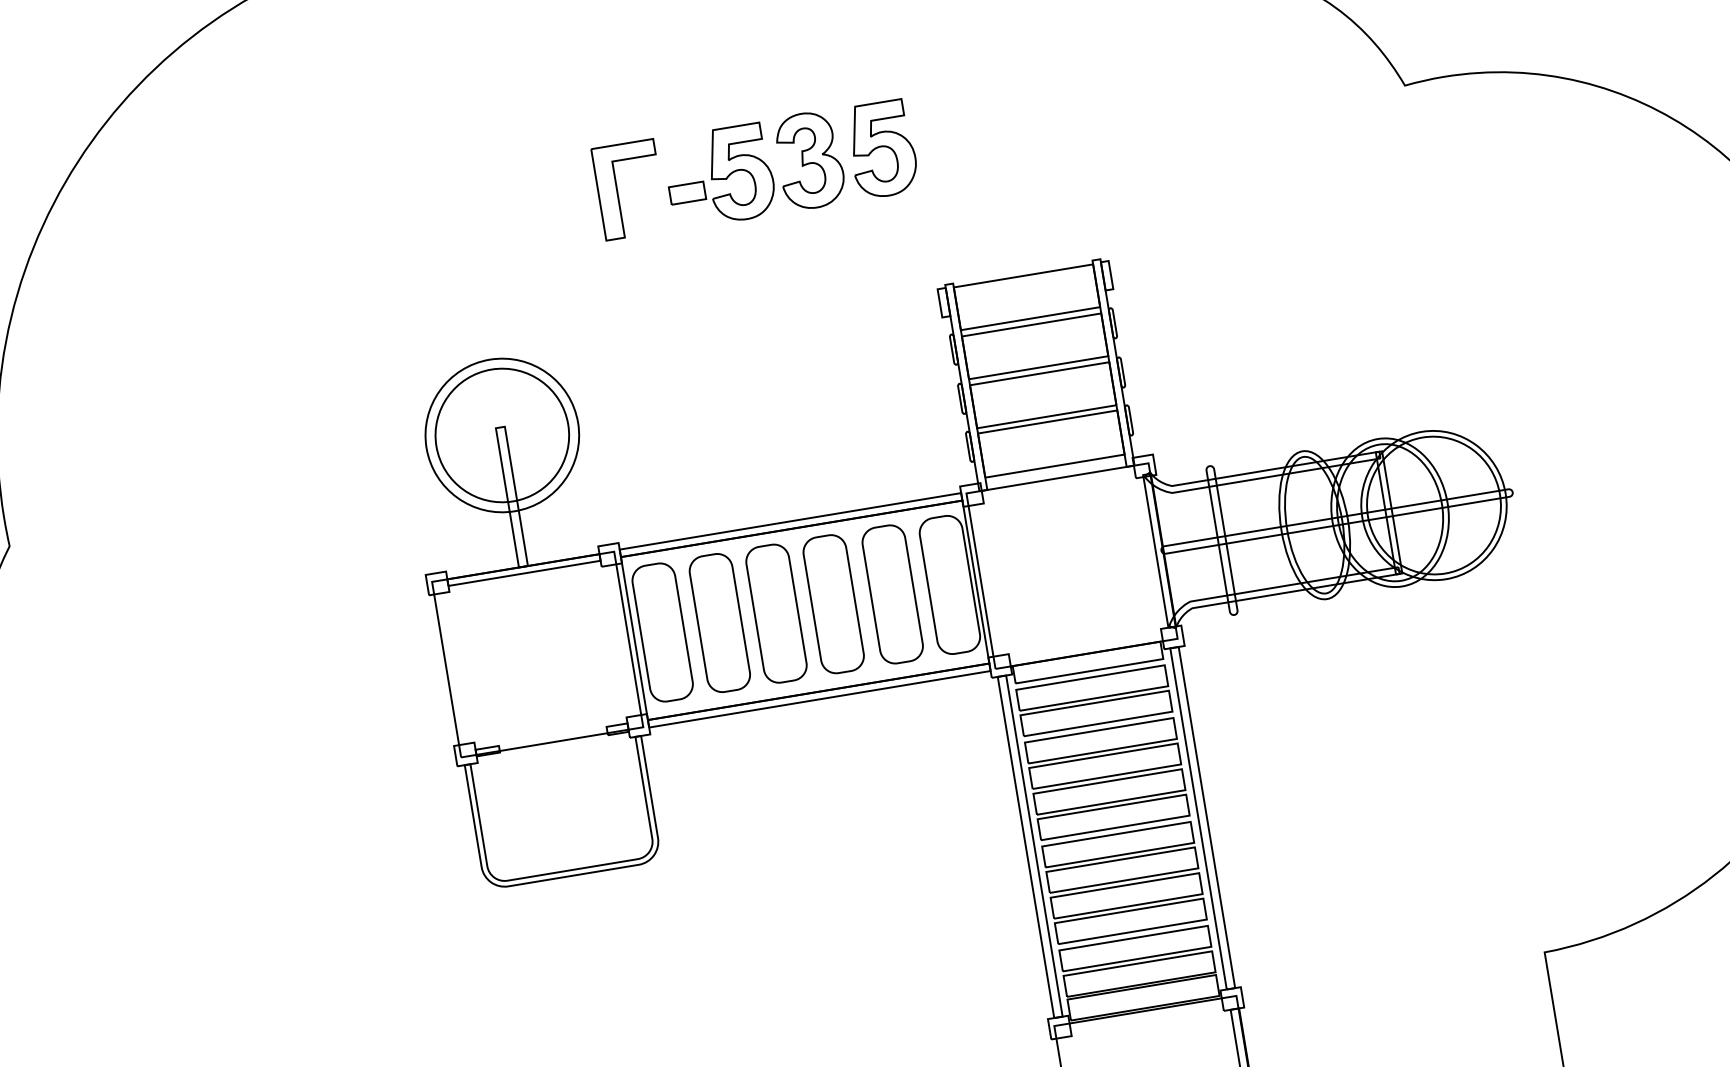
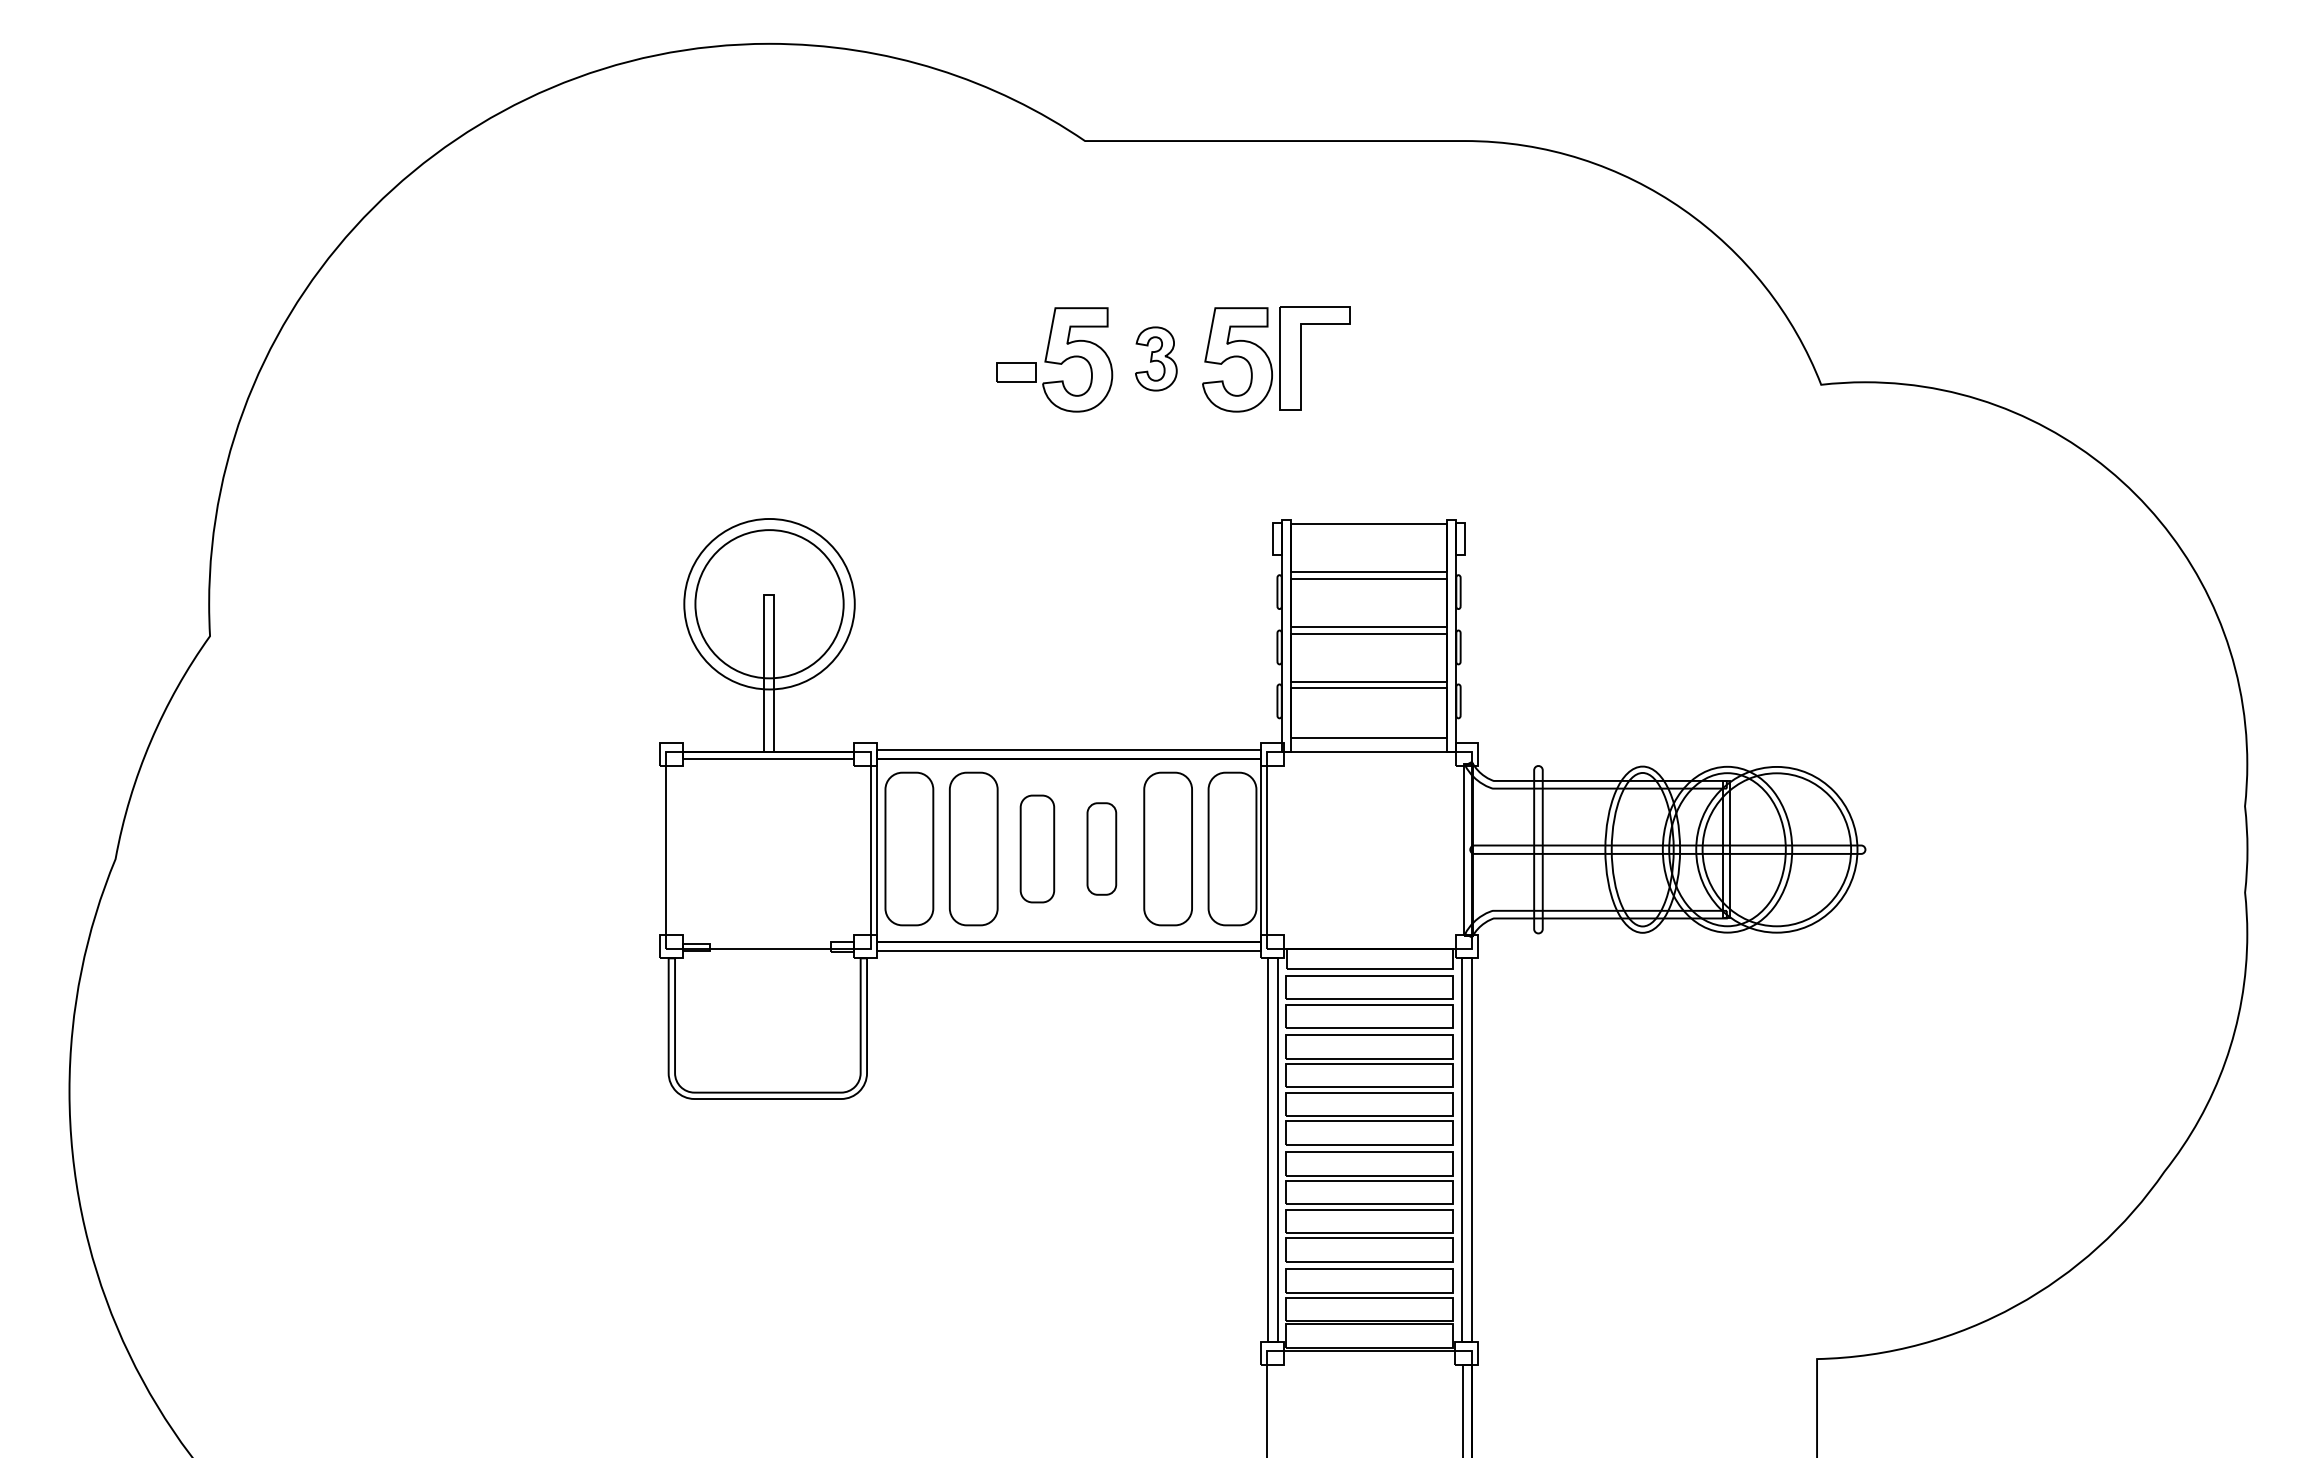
part: (810, 160) -> (1156, 358), size x0.6
part: (618, 191) -> (1301, 358), moved
part: (833, 603) -> (1101, 848), size x0.6
part: (776, 613) -> (1037, 848), size x0.7

